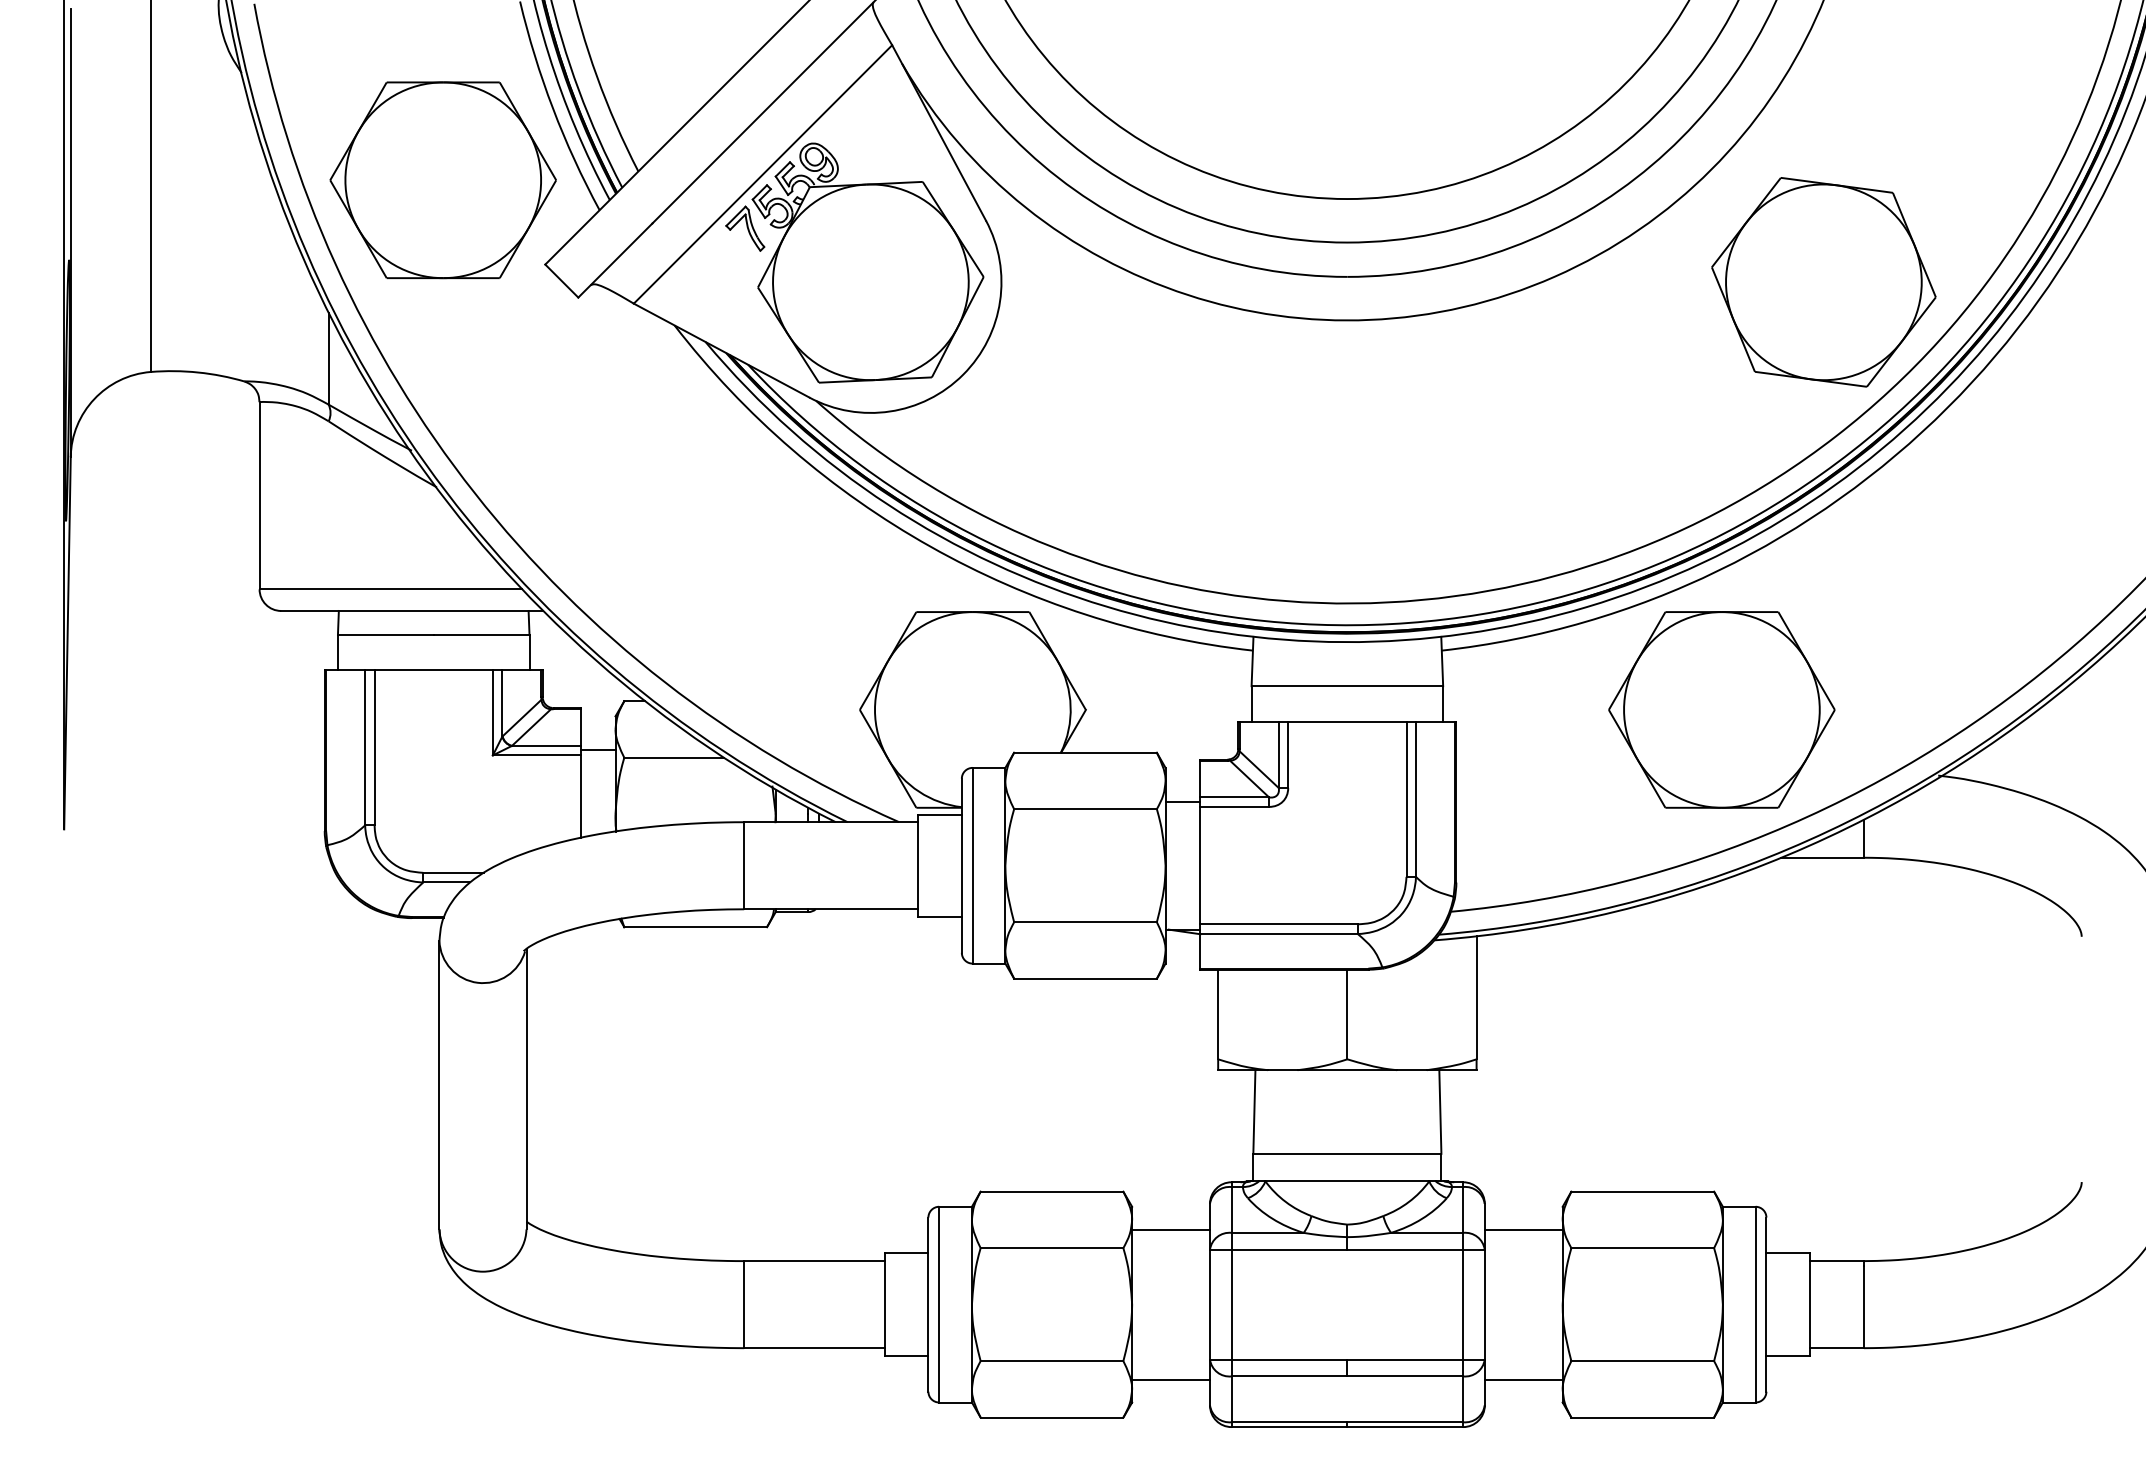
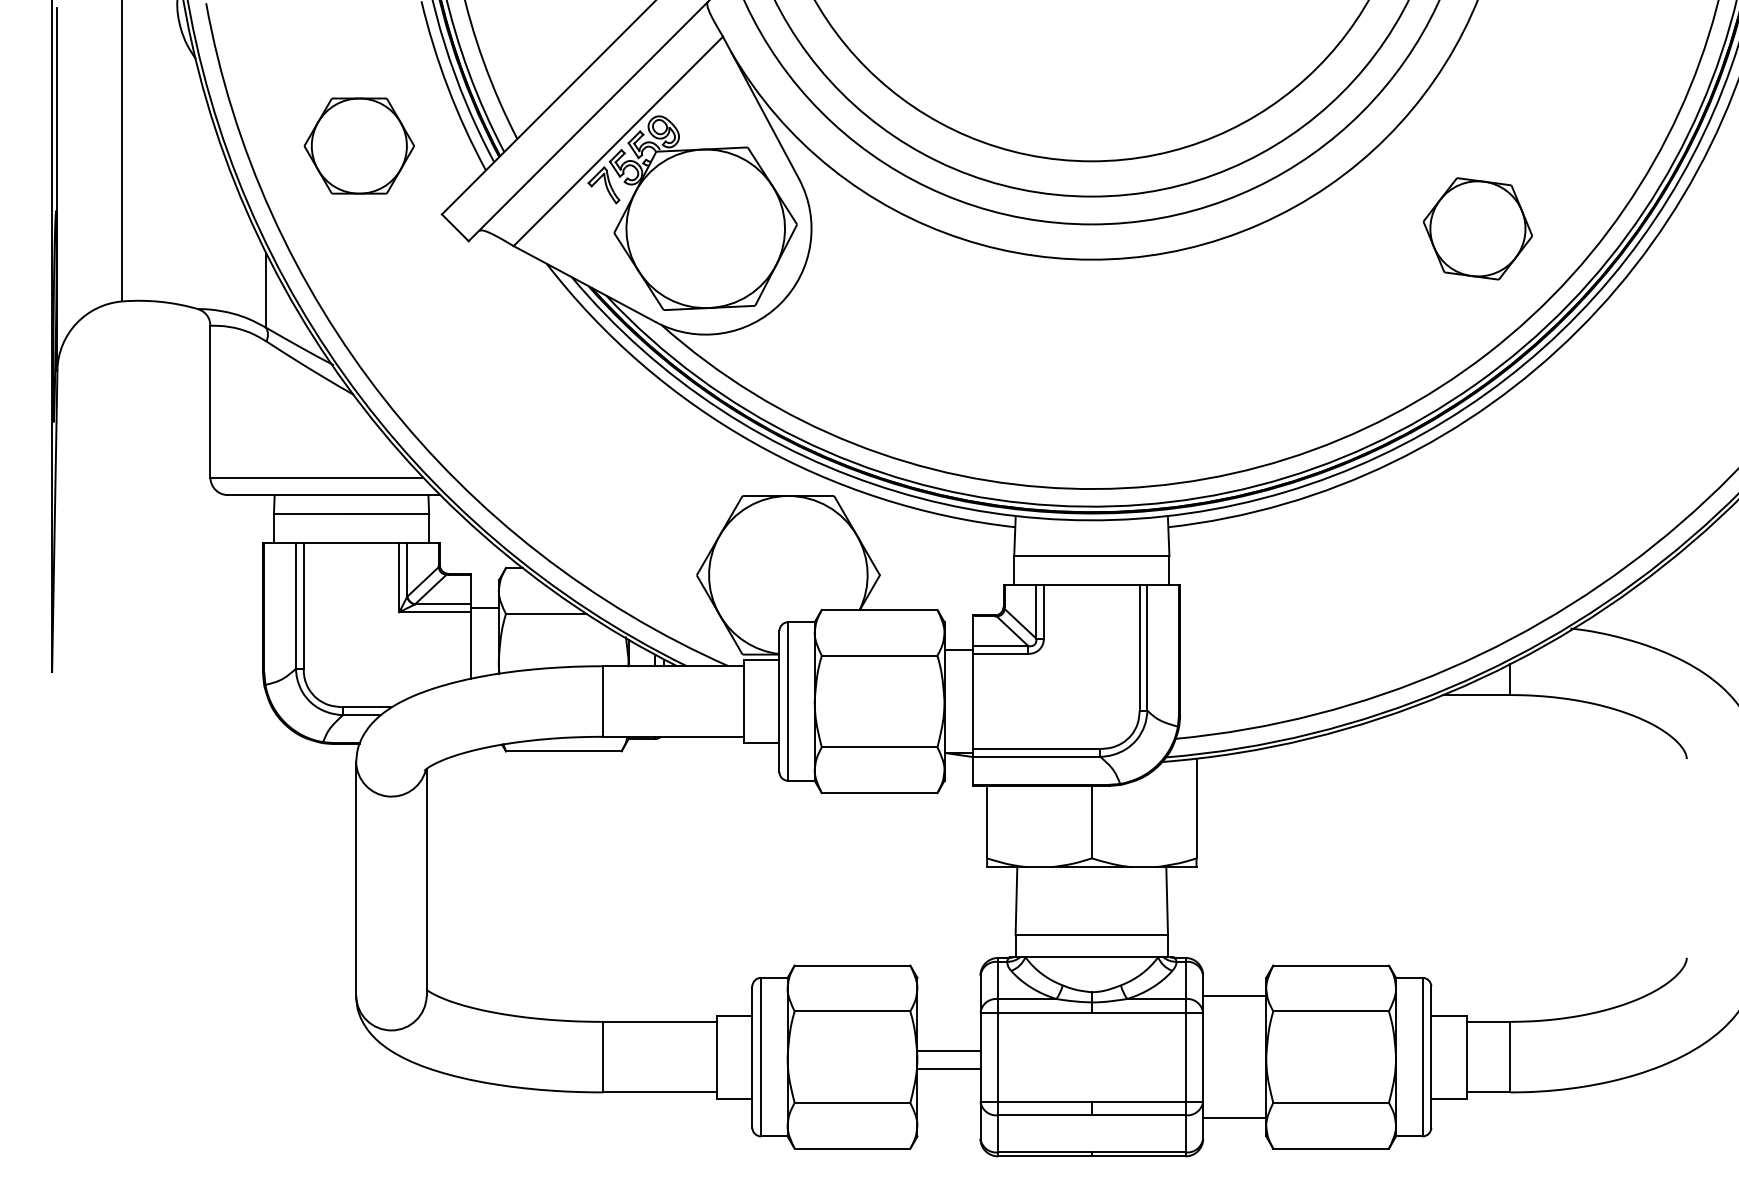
part: (443, 179) -> (359, 145), size x0.6
part: (1823, 281) -> (1477, 228), size x0.6
part: (1722, 710) -> (1395, 575), removed
line: (1170, 1229) -> (948, 1051), moved
line: (1170, 1379) -> (948, 1068), moved

